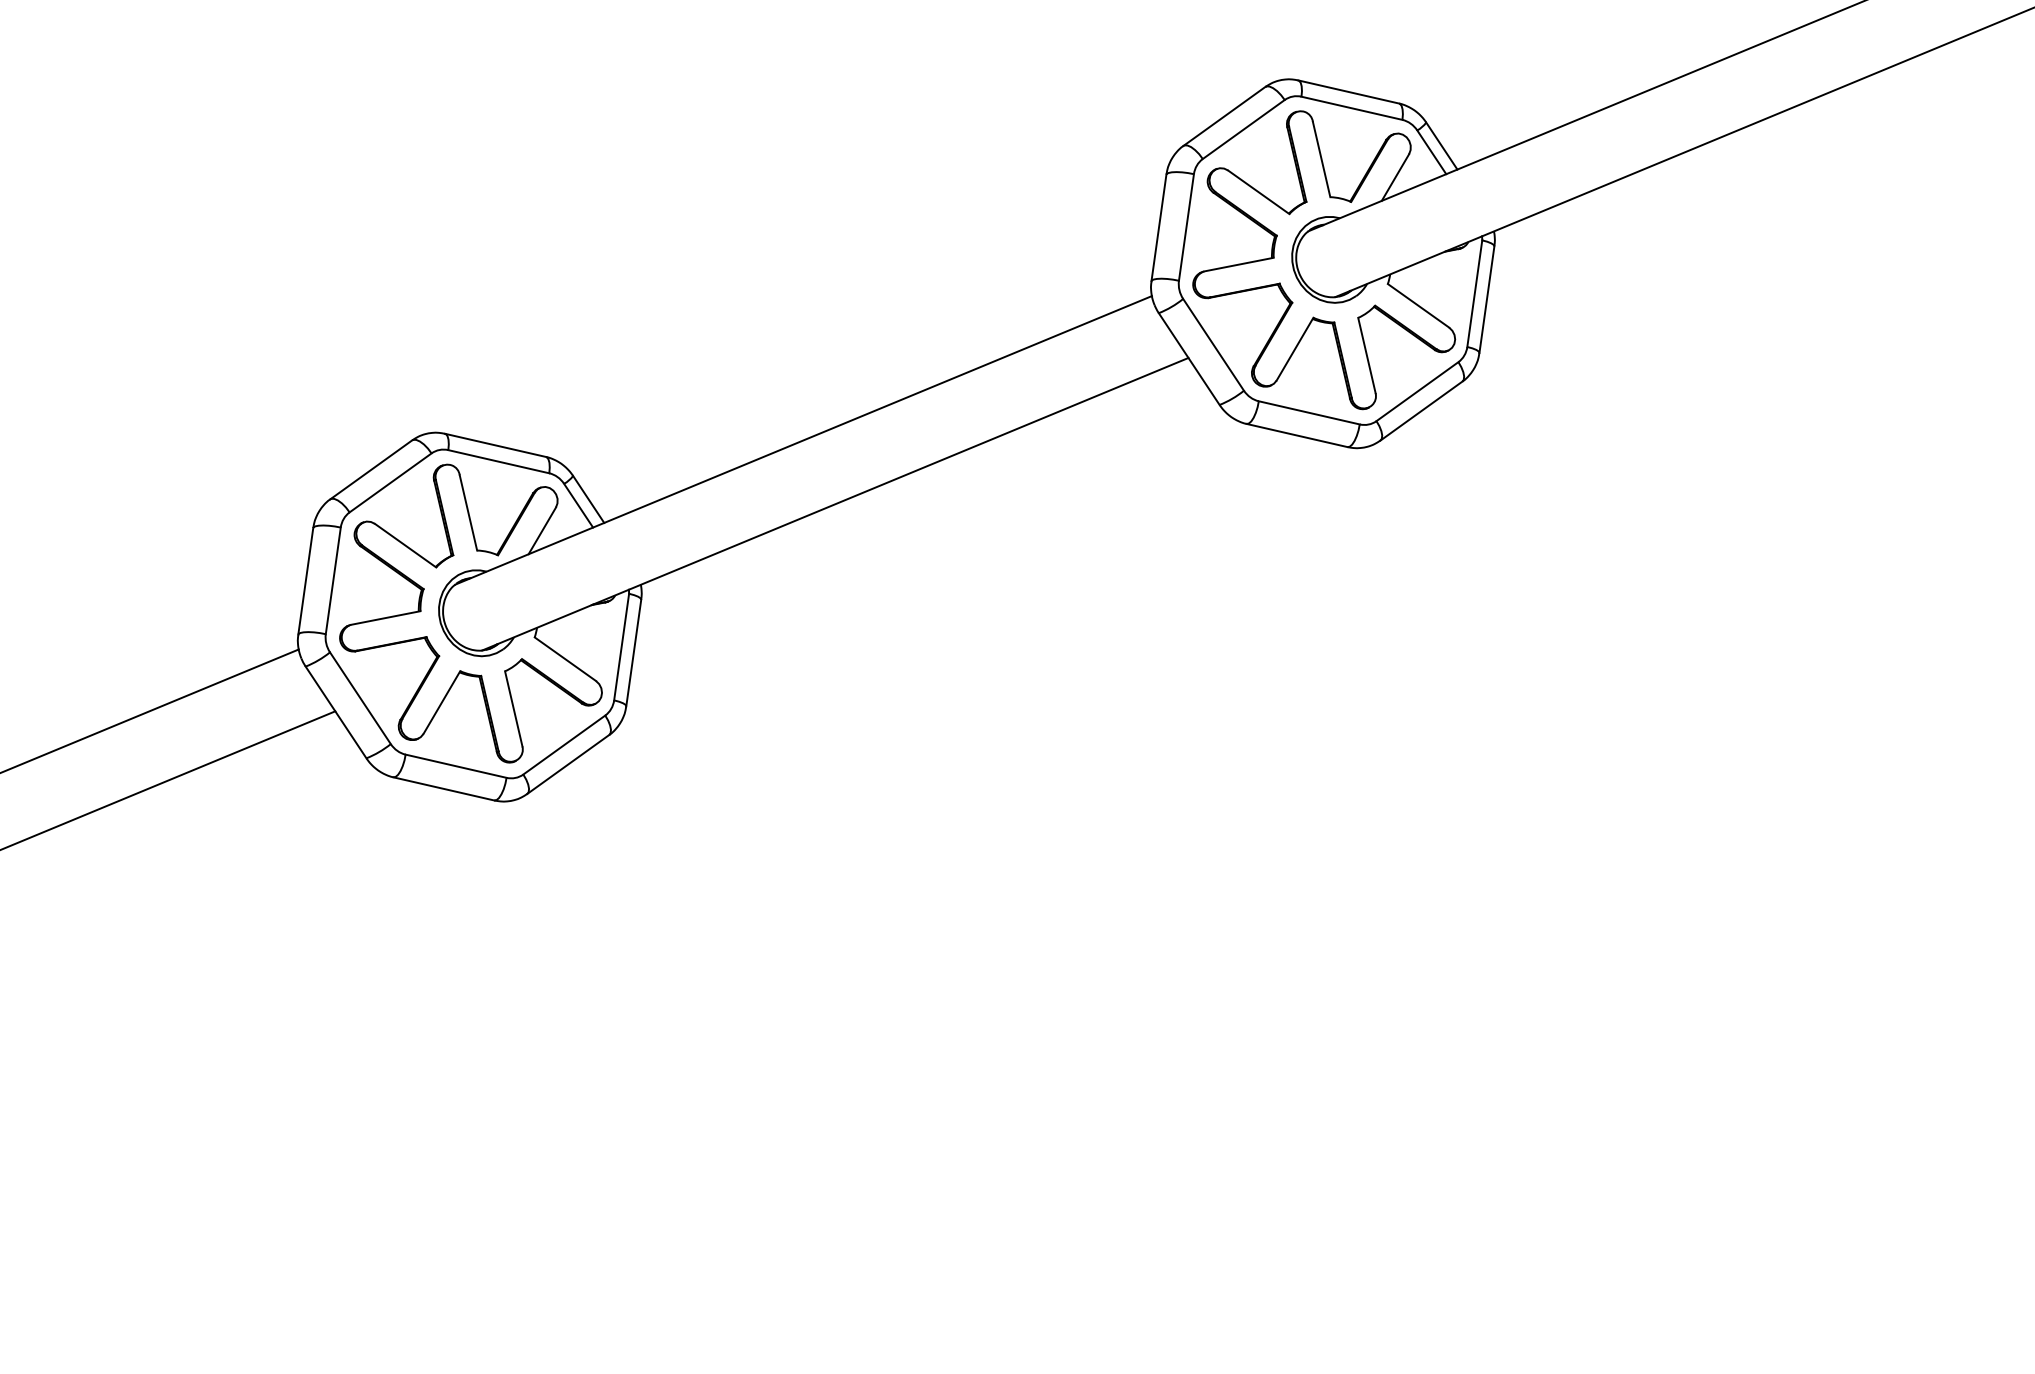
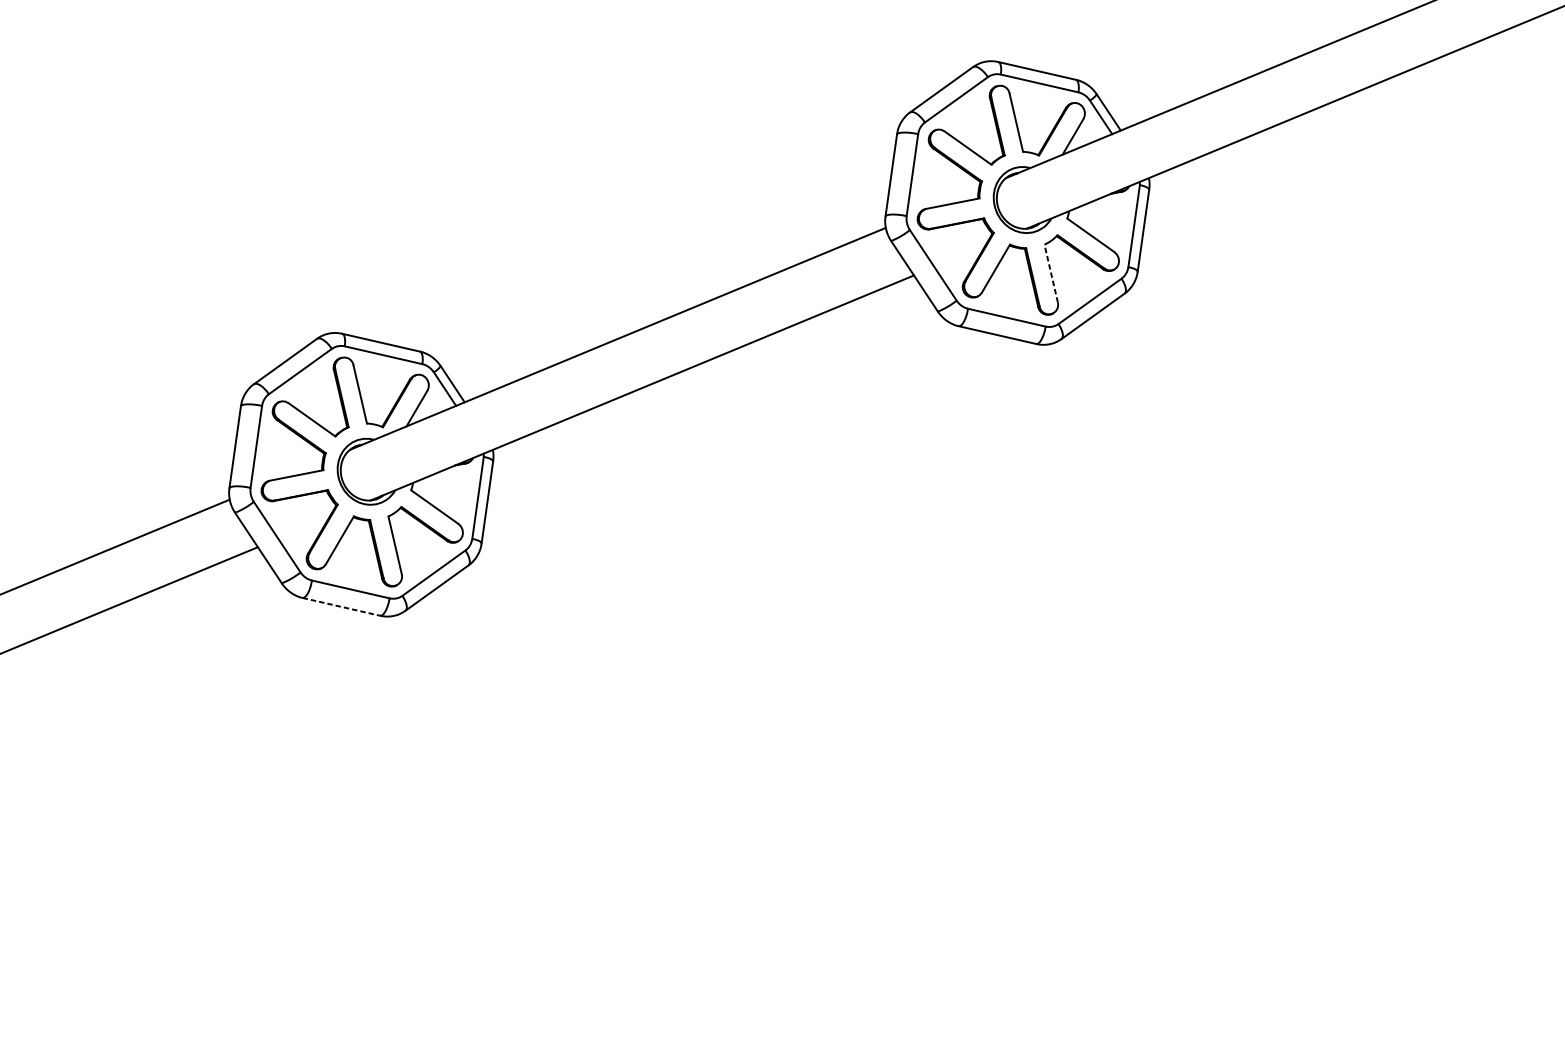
line: (1366, 355) -> (1050, 273), solid -> dashed
line: (443, 788) -> (341, 606), solid -> dashed

